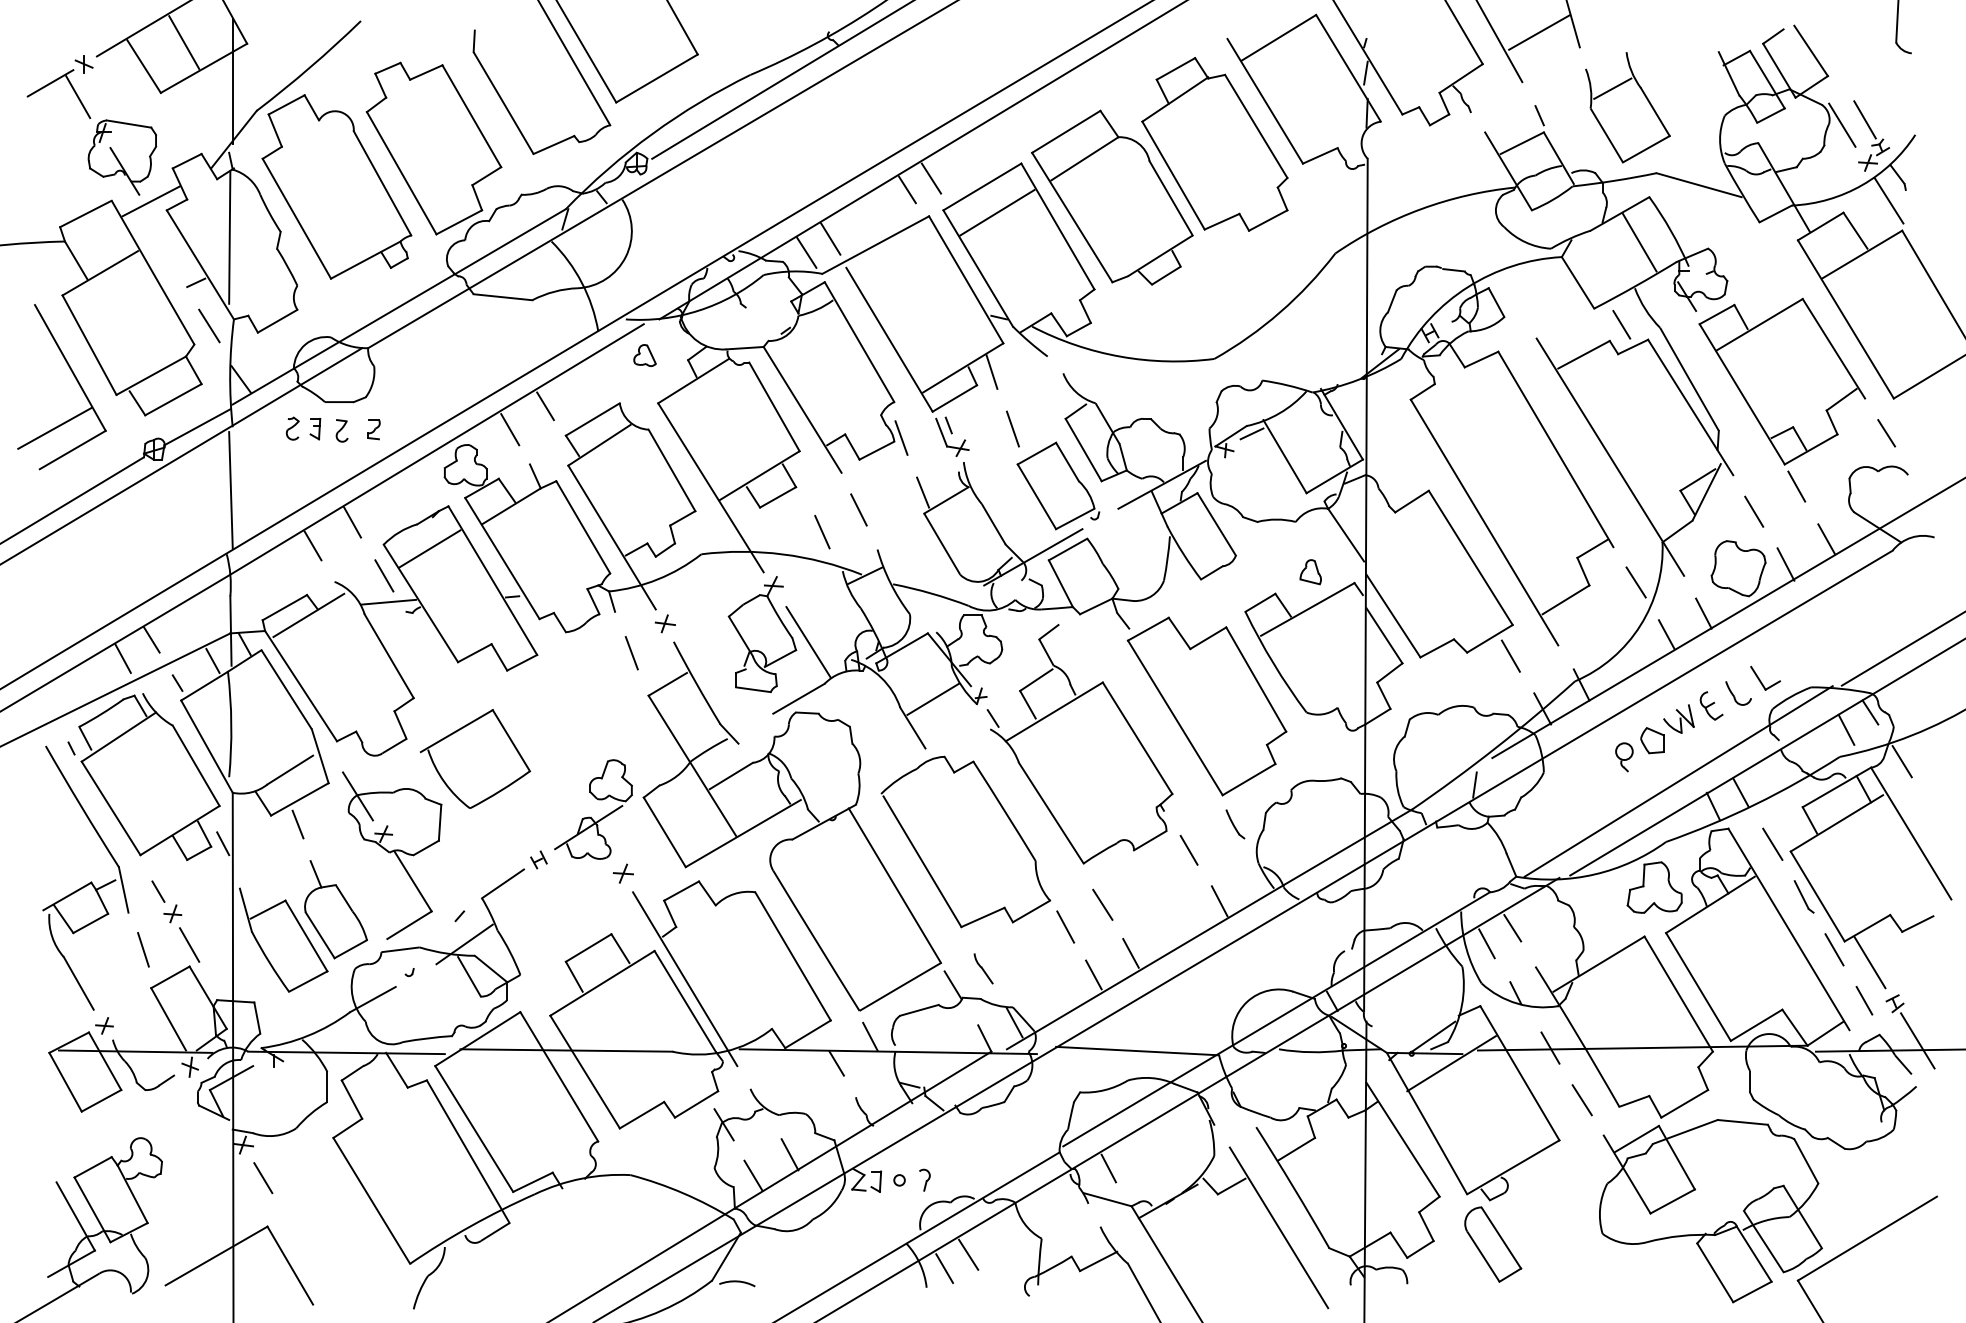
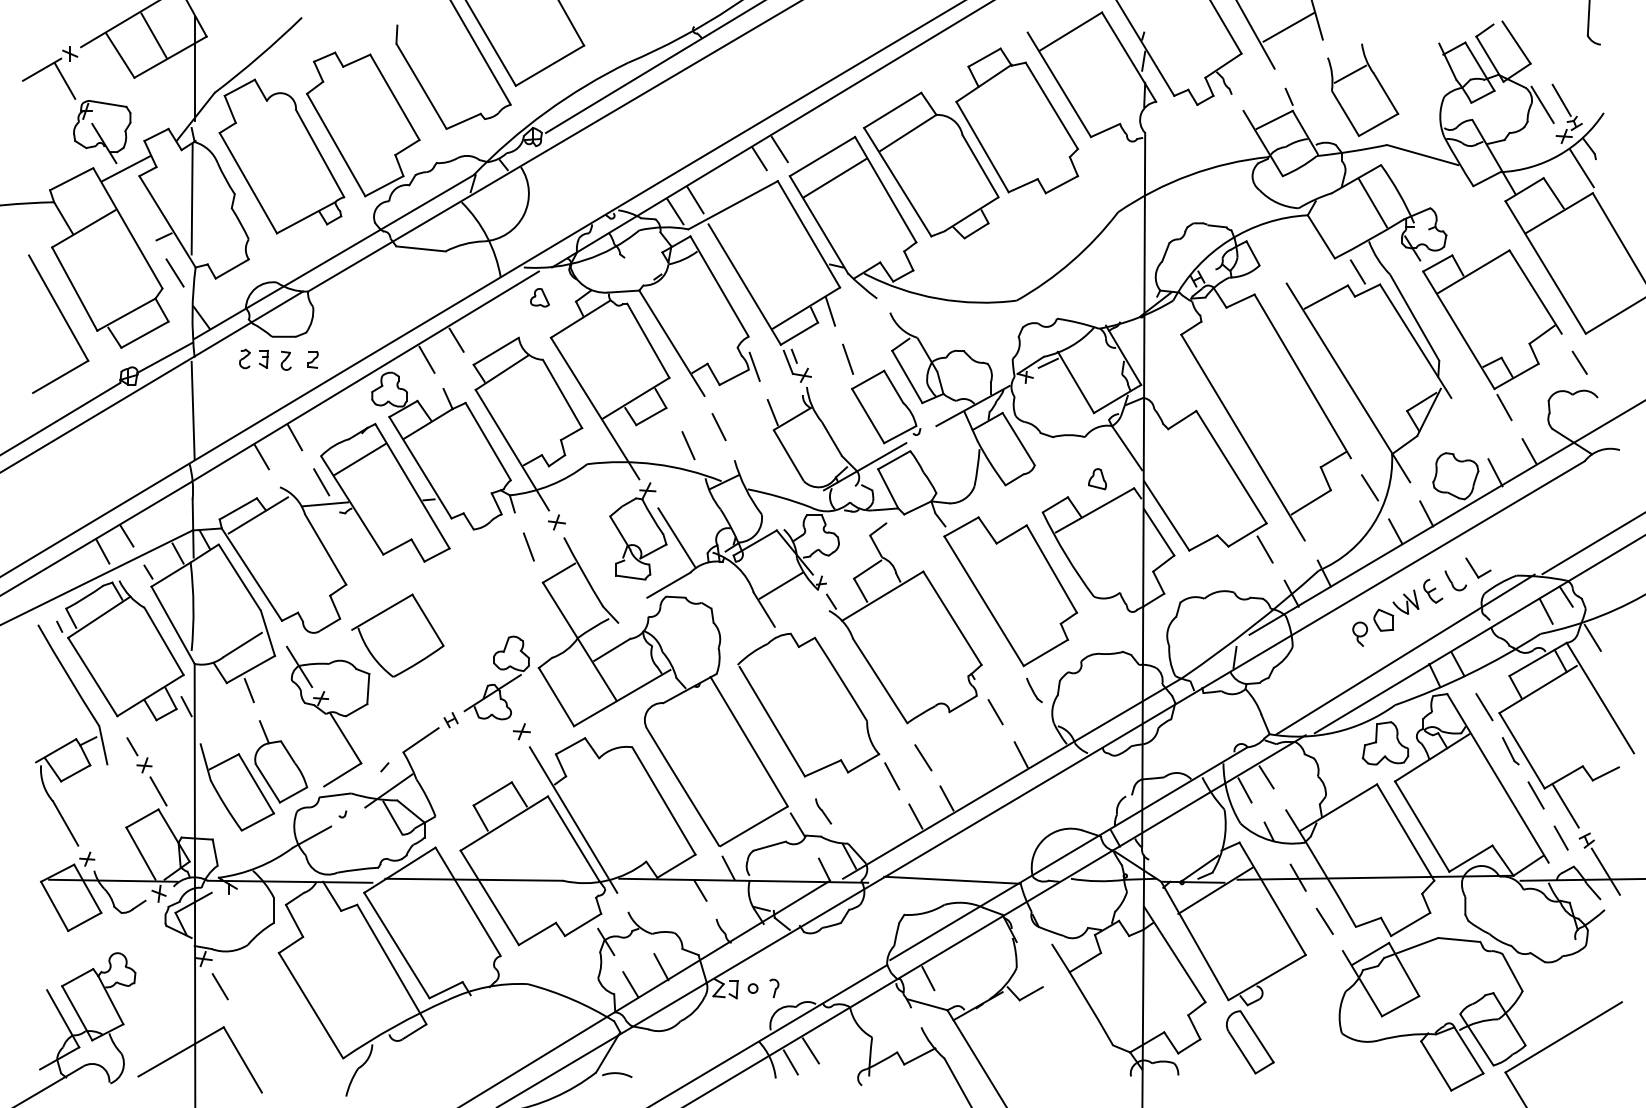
line: (54, 428) -> (45, 358), removed
line: (1754, 511) -> (1469, 428), removed
line: (143, 949) -> (119, 795), removed
line: (1278, 1227) -> (1070, 1028), removed

